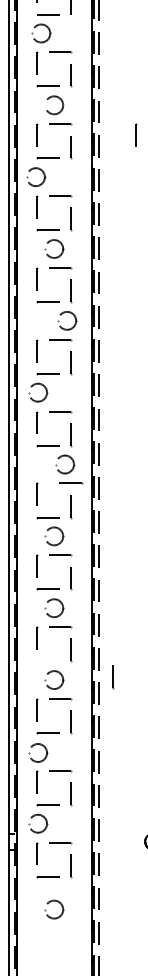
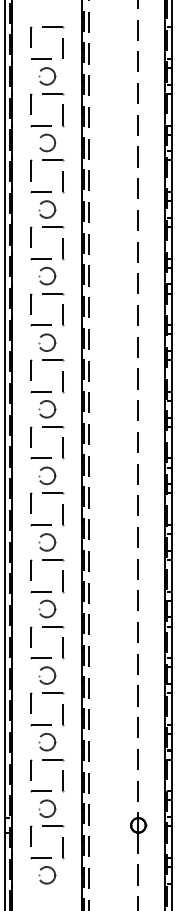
part: (48, 30) -> (53, 73), moved
line: (136, 135) -> (123, 170), removed
part: (39, 170) -> (50, 203), moved
part: (73, 316) -> (52, 338), moved
part: (44, 397) -> (52, 413), moved
part: (70, 469) -> (51, 480), moved
line: (47, 661) -> (40, 658), added
line: (114, 677) -> (102, 673), removed
part: (45, 755) -> (53, 744), moved
part: (45, 821) -> (53, 806), moved
part: (60, 914) -> (52, 879), moved

